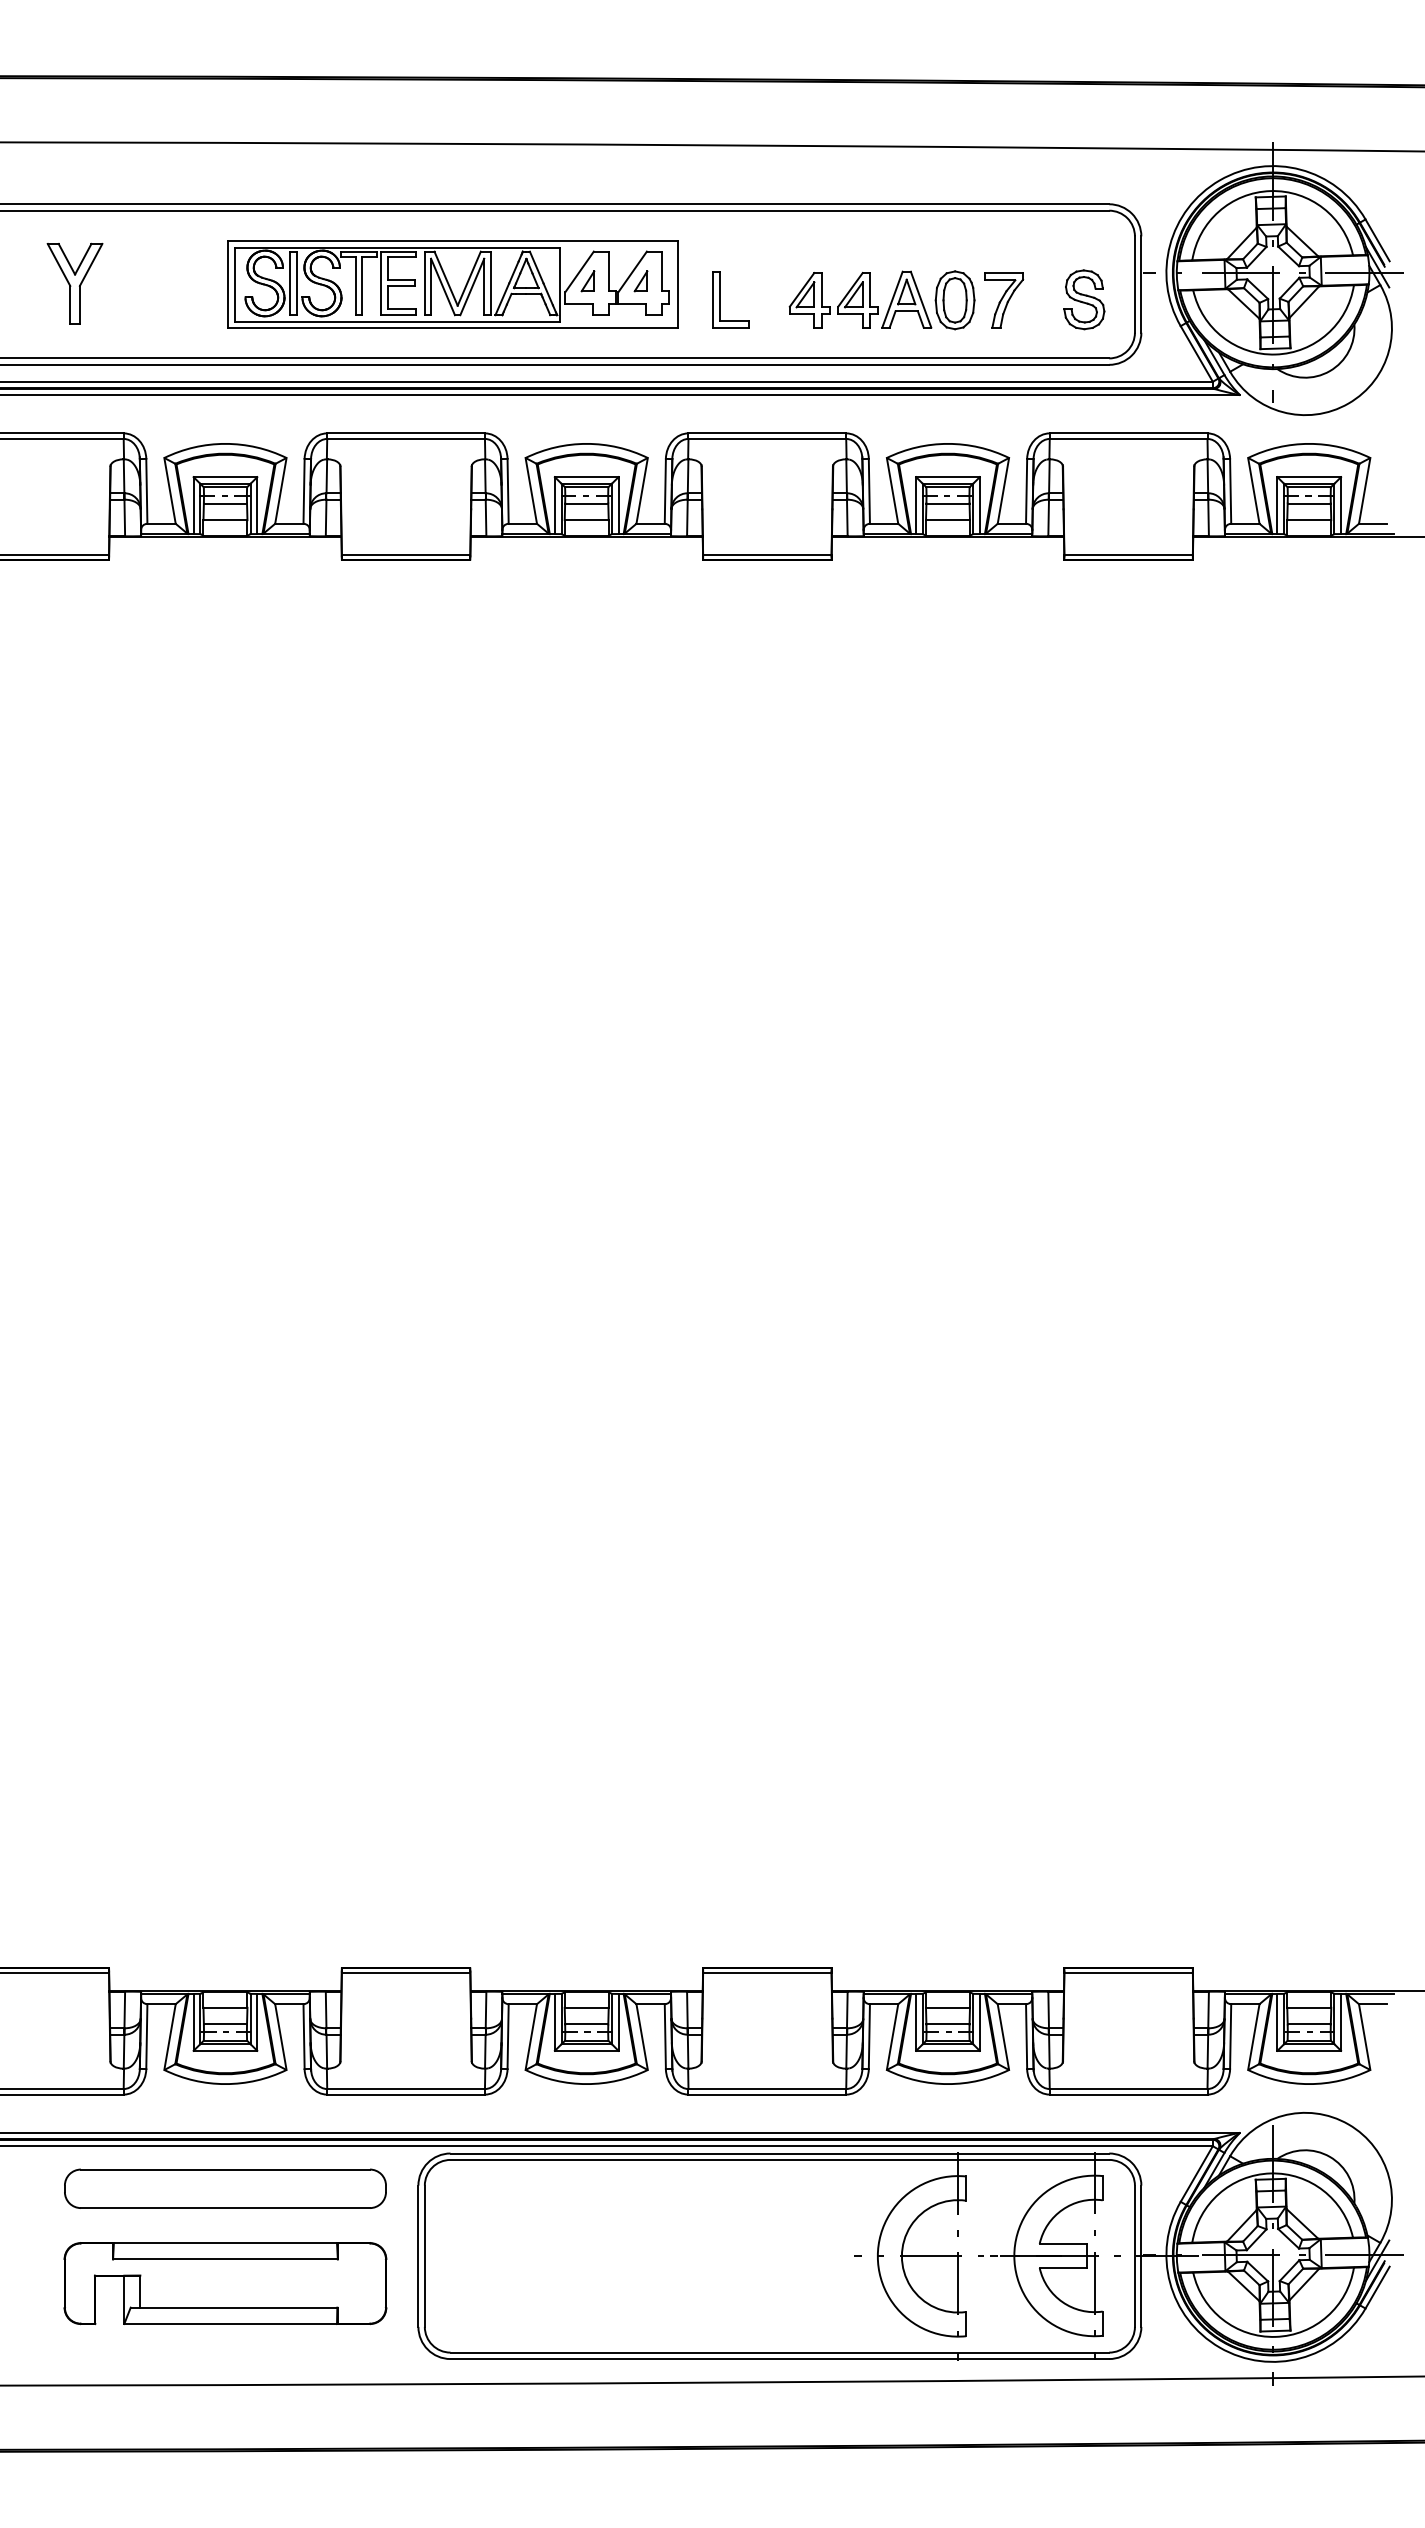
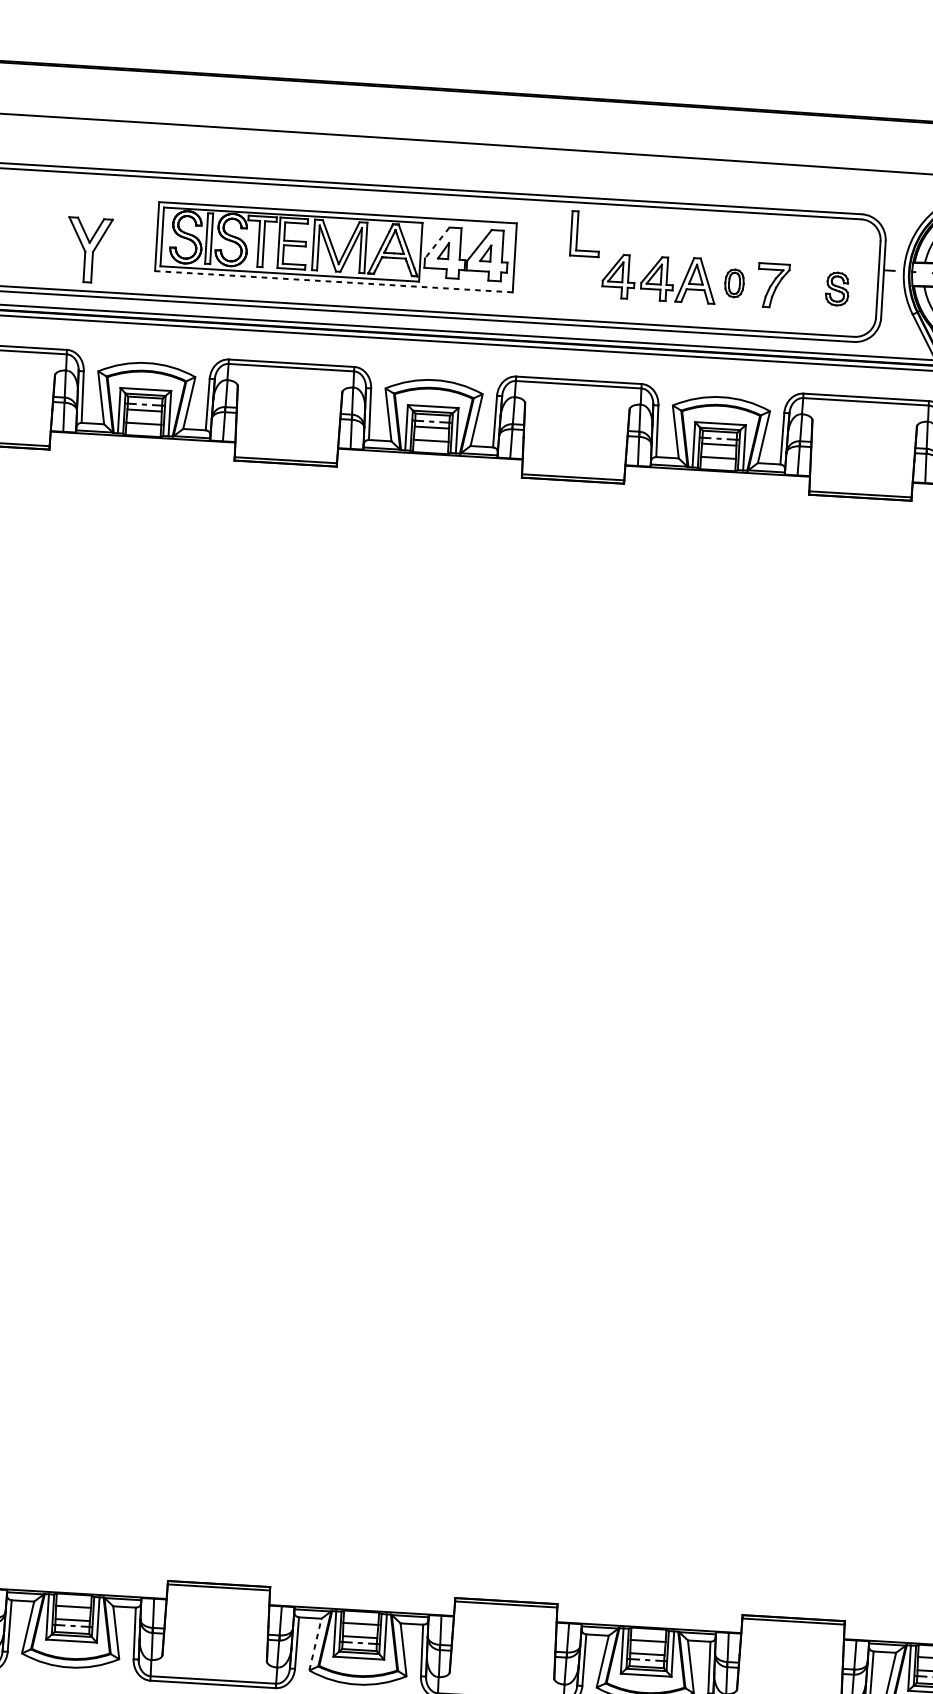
line: (579, 271) -> (437, 242), solid -> dashed
part: (74, 283) -> (88, 249), moved
part: (720, 299) -> (577, 233), moved
part: (1084, 299) -> (837, 288), size x0.7
part: (954, 300) -> (734, 283), size x0.6
line: (453, 328) -> (334, 282), solid -> dashed
line: (531, 2036) -> (315, 1644), solid -> dashed

